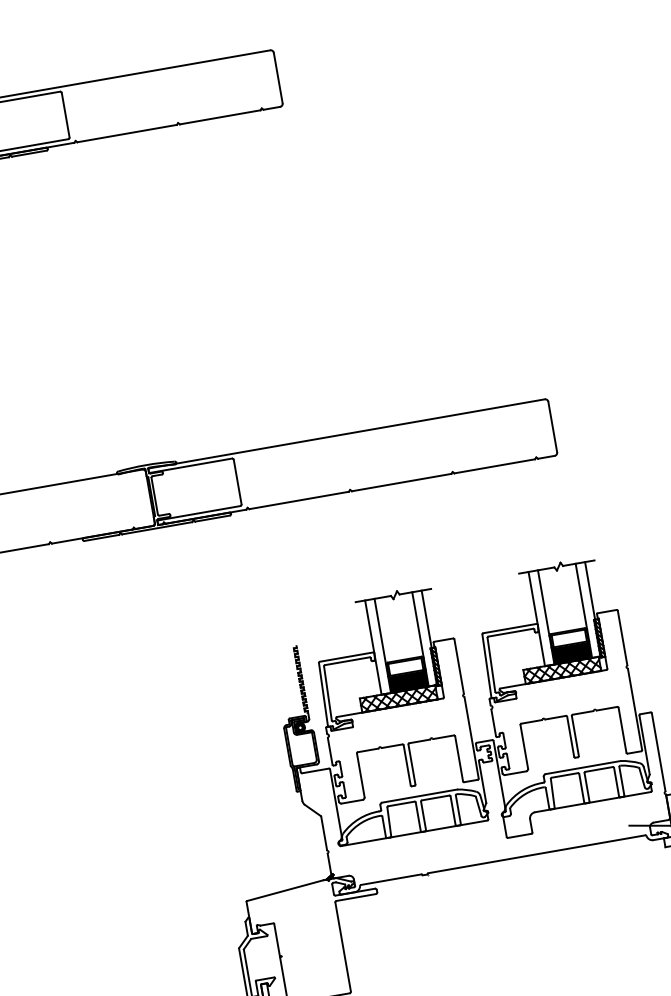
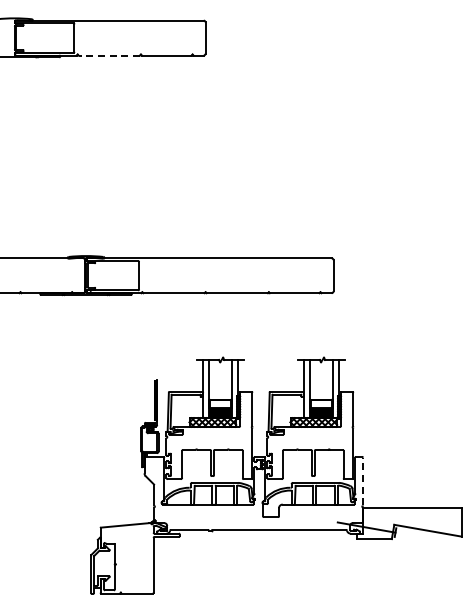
line: (127, 133) -> (109, 55), solid -> dashed
line: (657, 752) -> (362, 481), solid -> dashed

